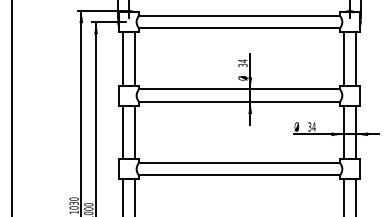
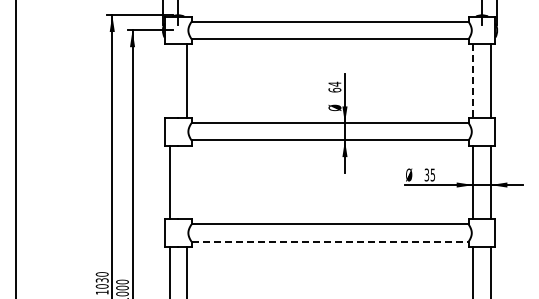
line: (122, 58) -> (169, 80), removed
line: (343, 59) -> (473, 81), solid -> dashed
text: (242, 64) -> (334, 89), 34 -> 64
text: (313, 126) -> (432, 174), 34 -> 35
line: (135, 132) -> (186, 182), removed
line: (239, 175) -> (330, 241), solid -> dashed

